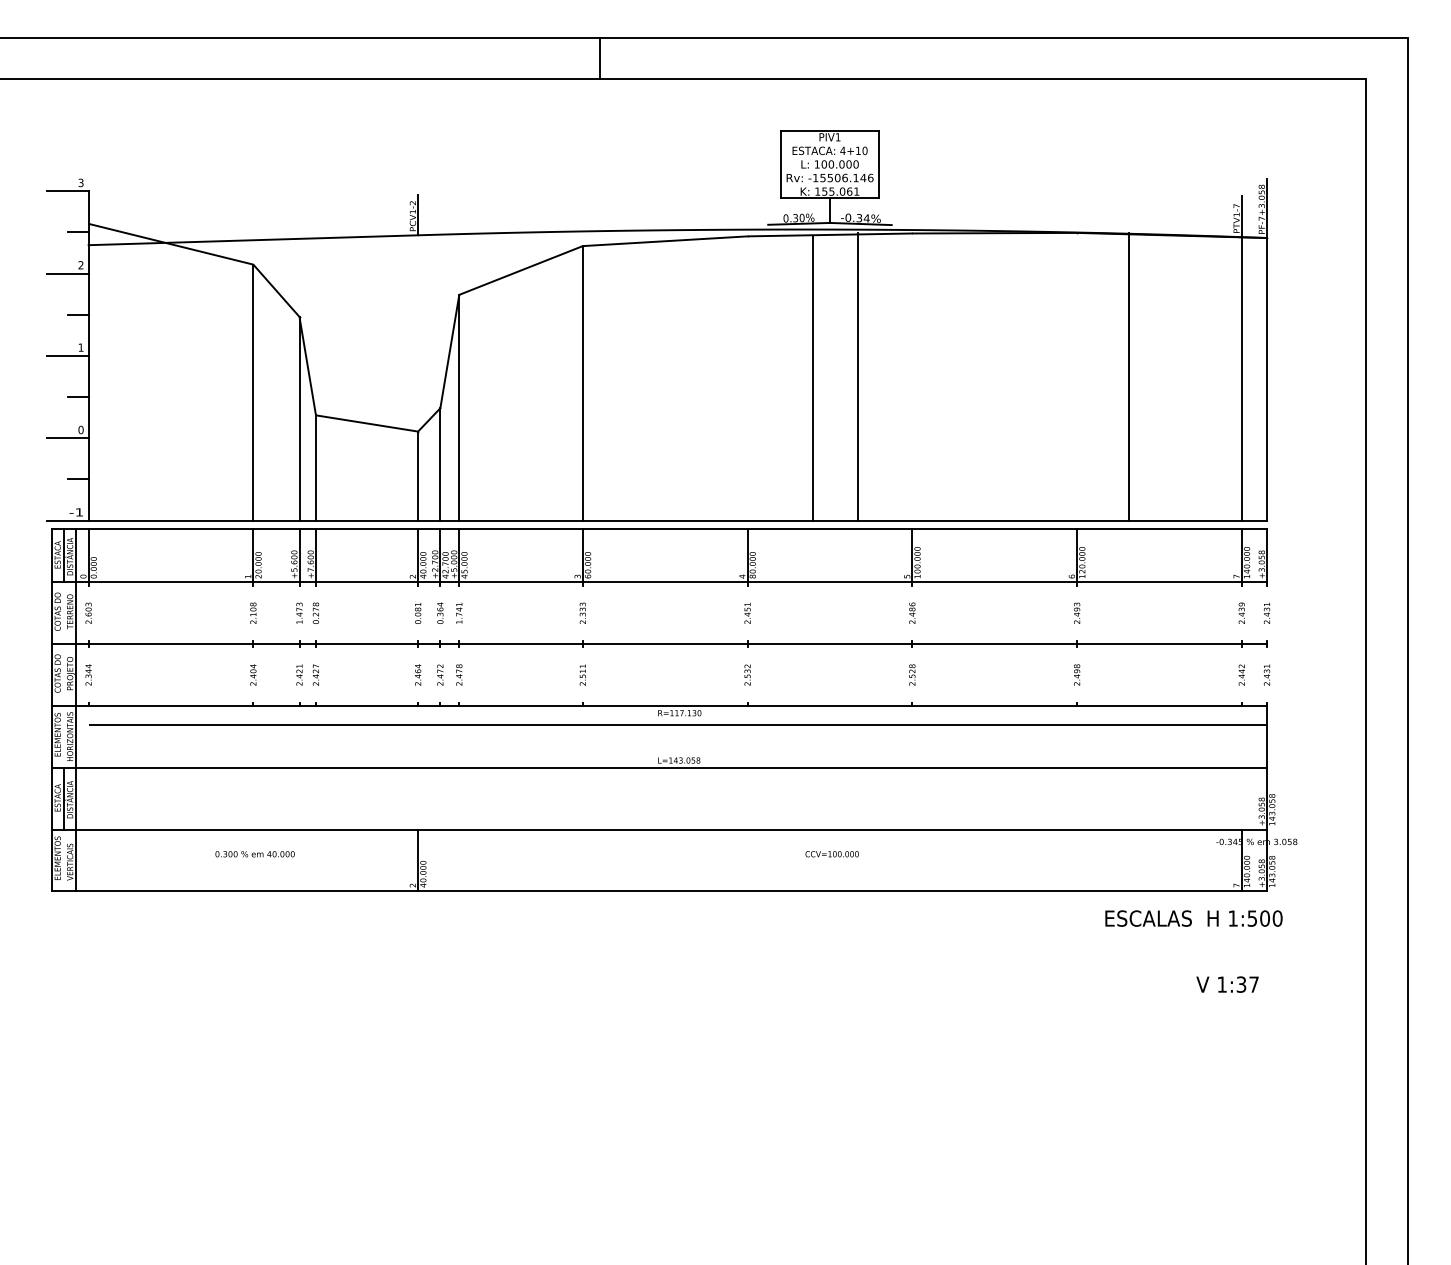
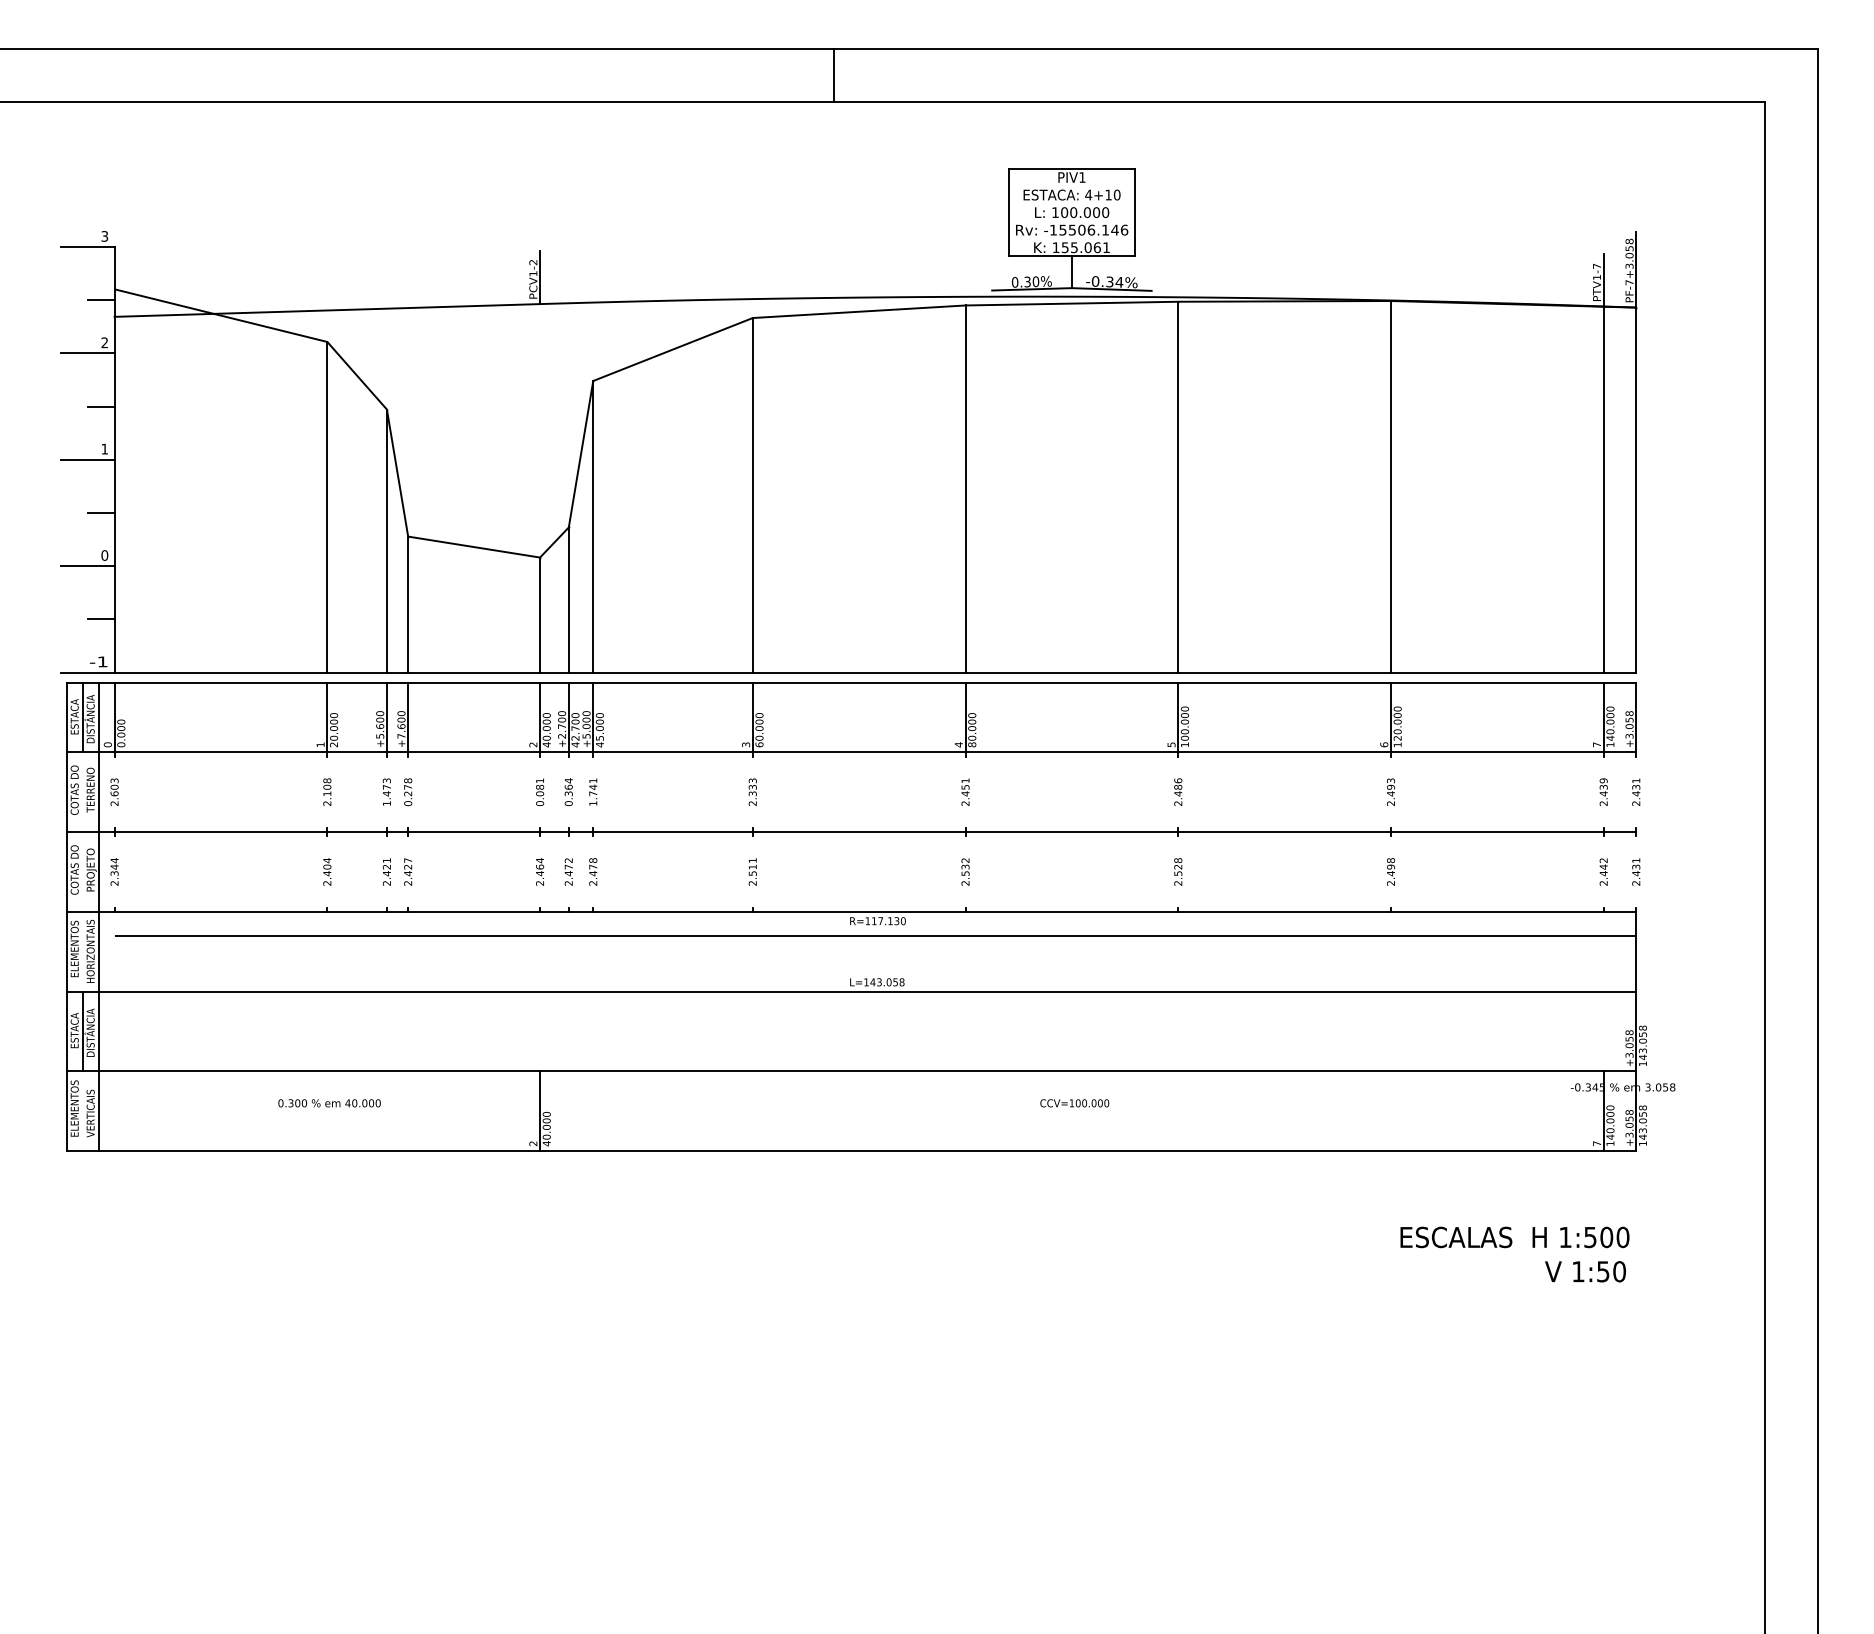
line: (599, 58) -> (833, 75), moved
line: (858, 376) -> (1178, 486), moved
line: (1129, 376) -> (1391, 486), moved
line: (812, 378) -> (965, 488), moved
text: (1193, 918) -> (1514, 1237), moved
text: (1247, 984) -> (1611, 1271), 1:37 -> 1:50

